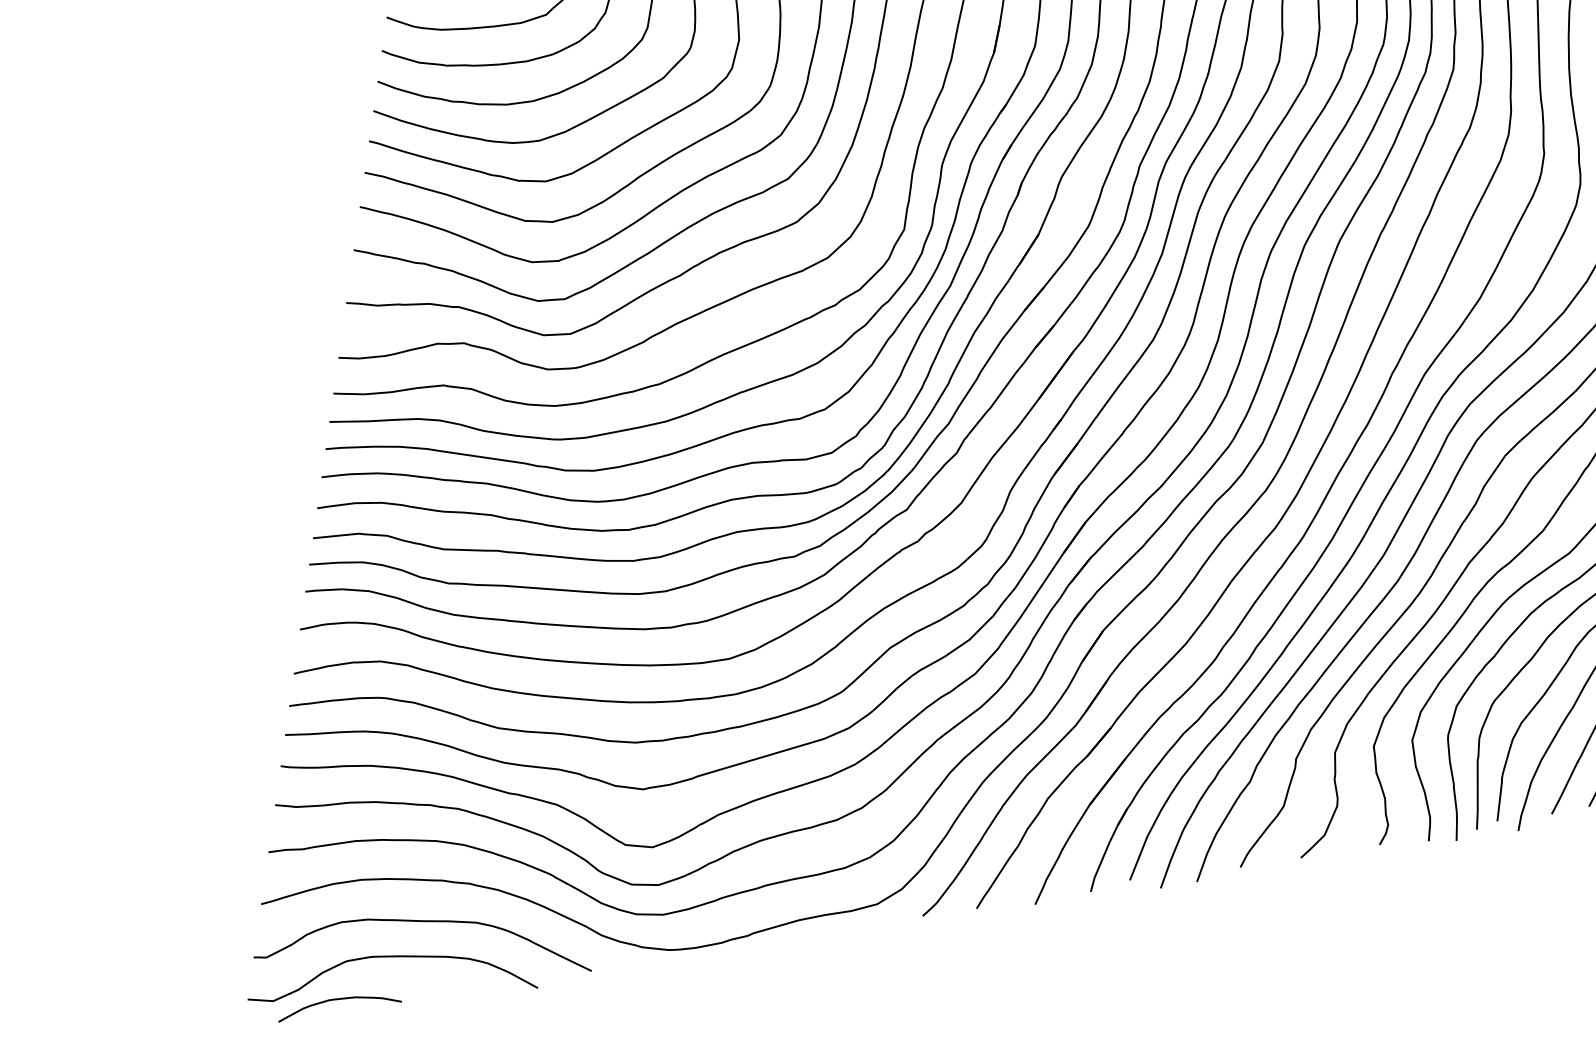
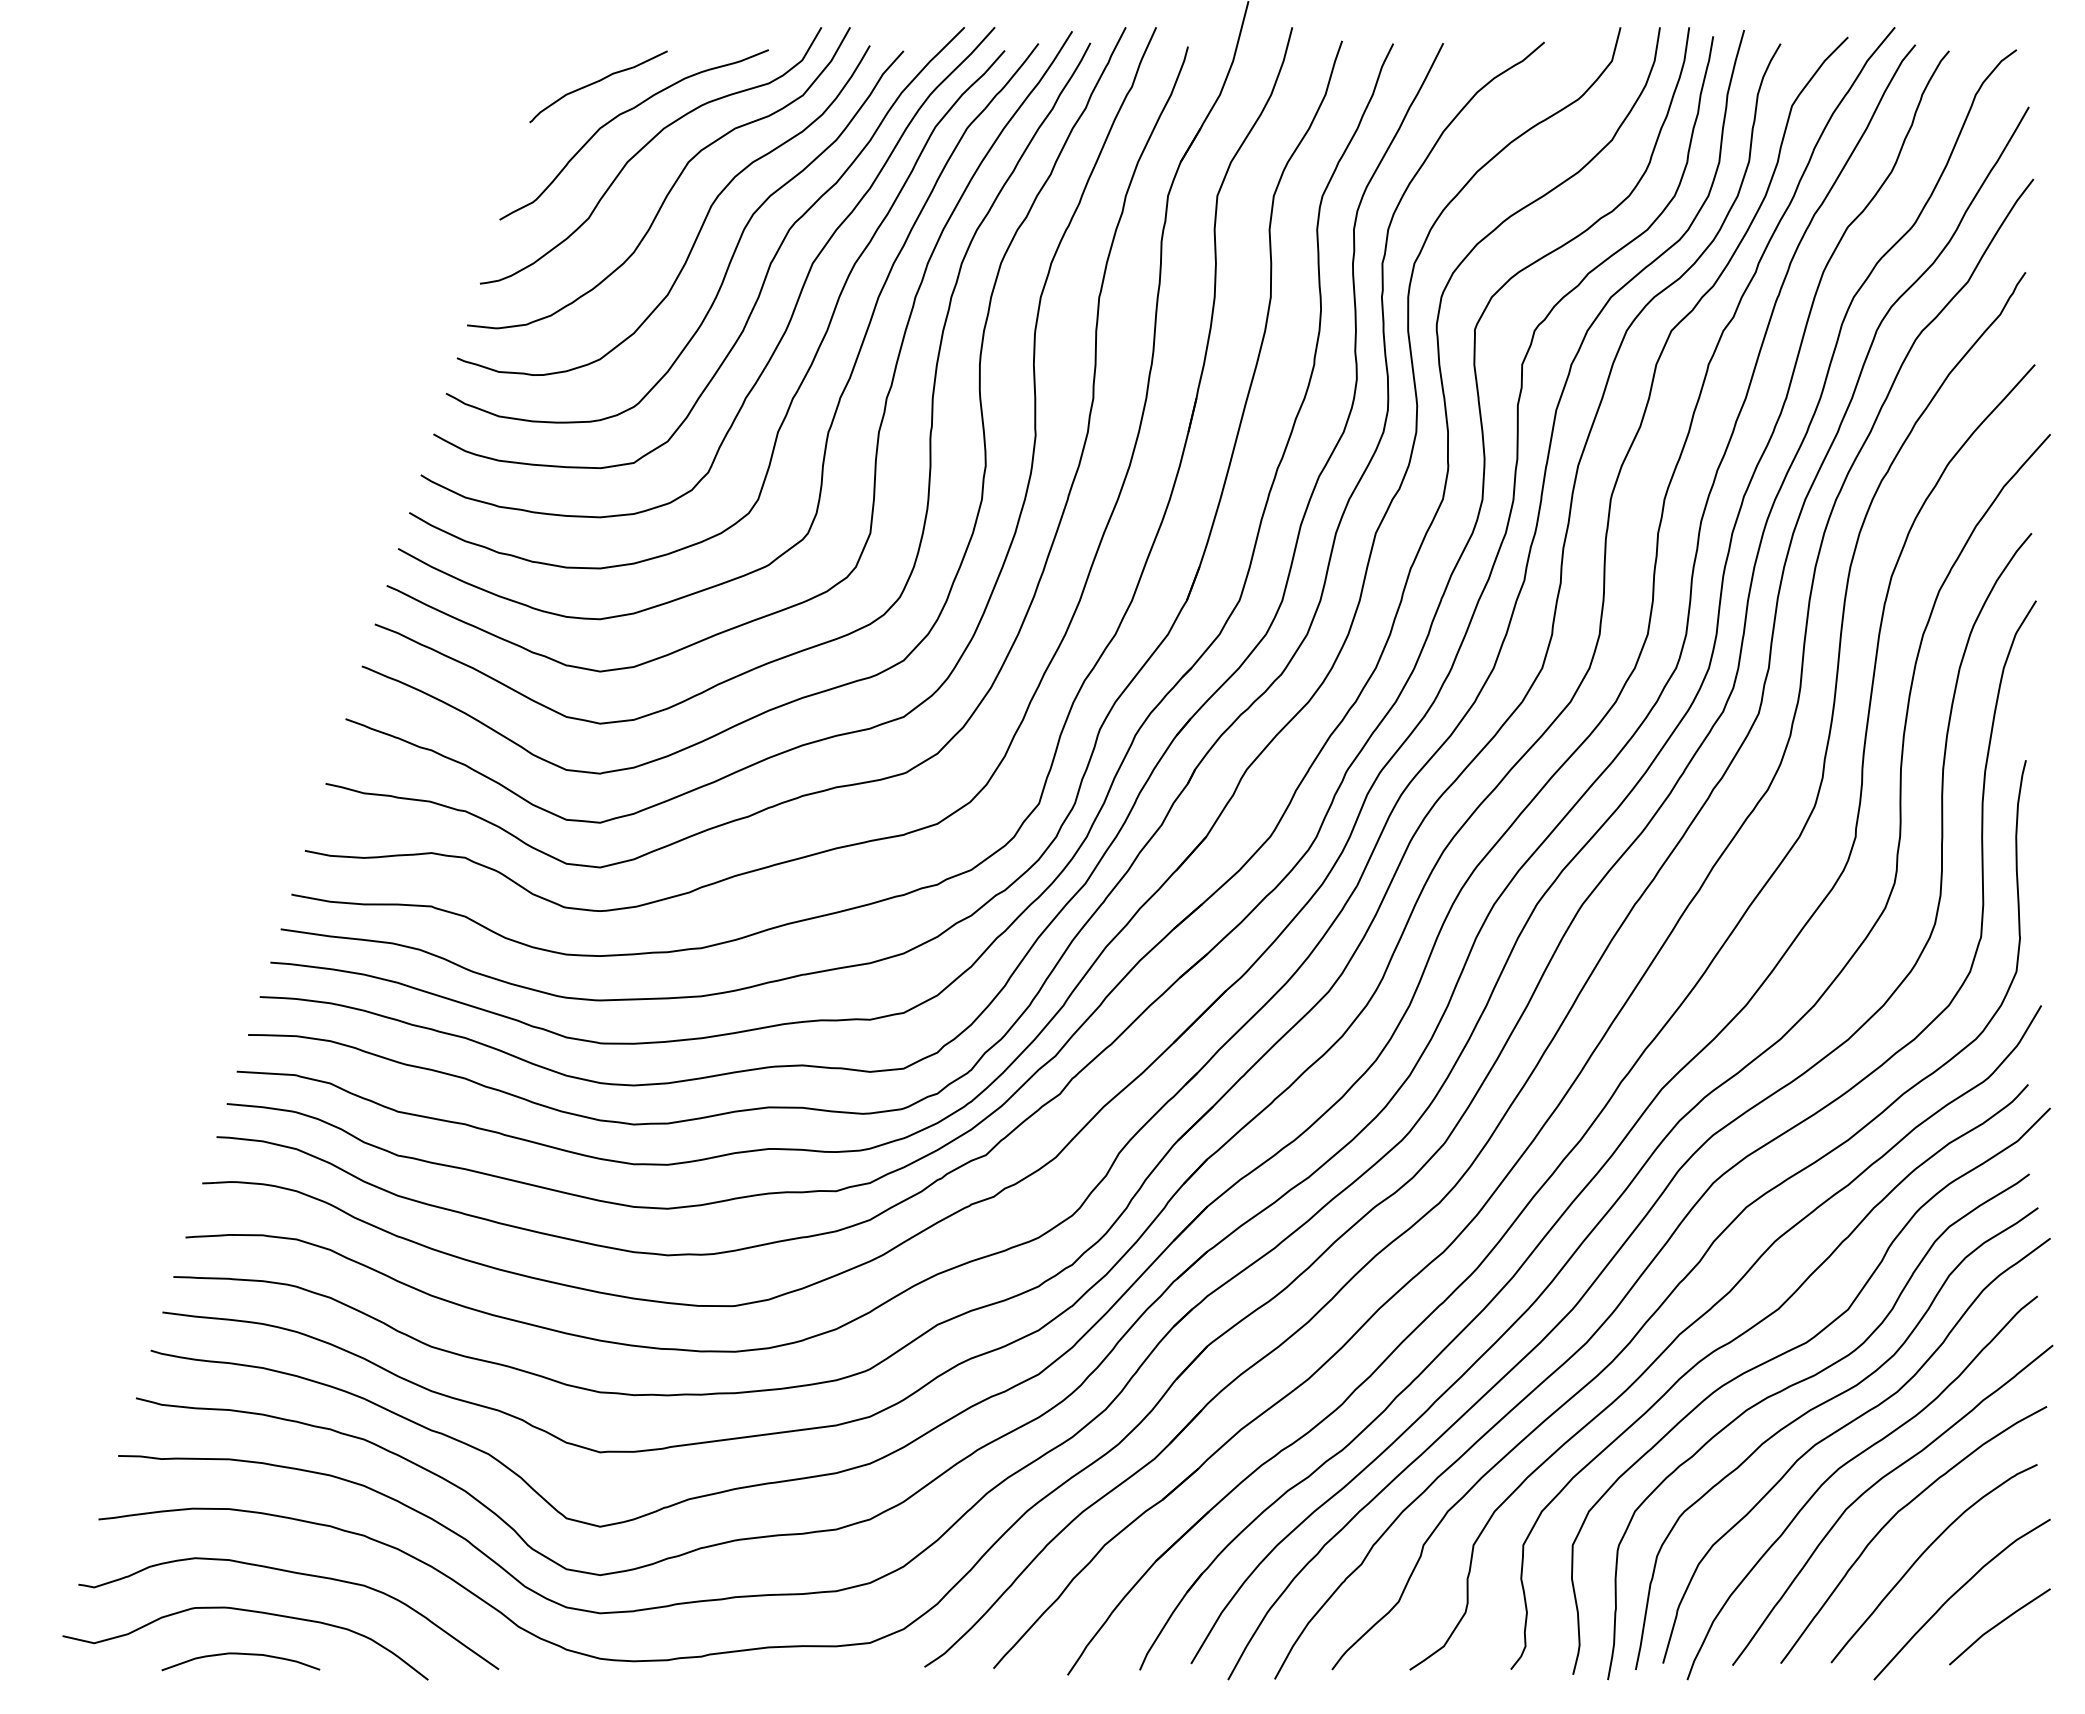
curve: (337, 999) -> (240, 1654), moved

